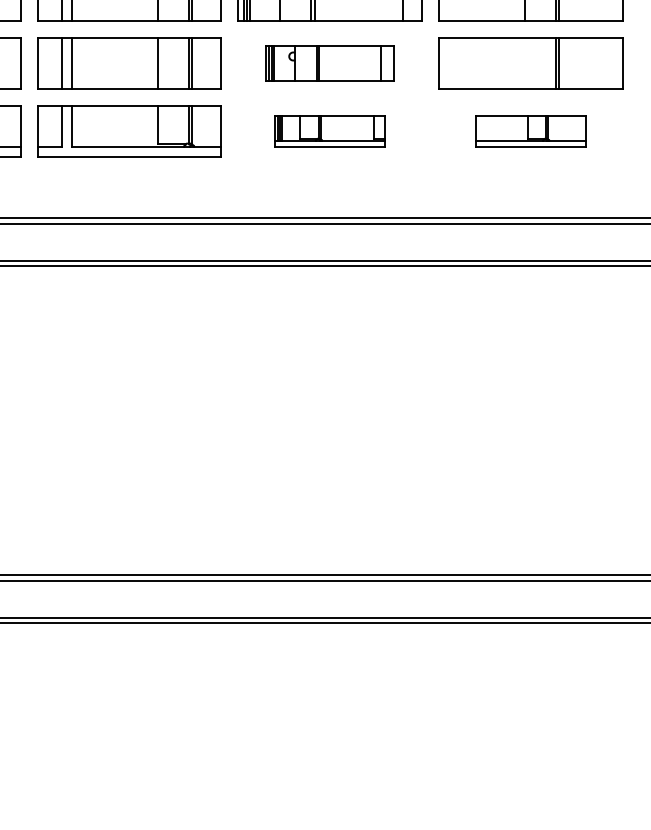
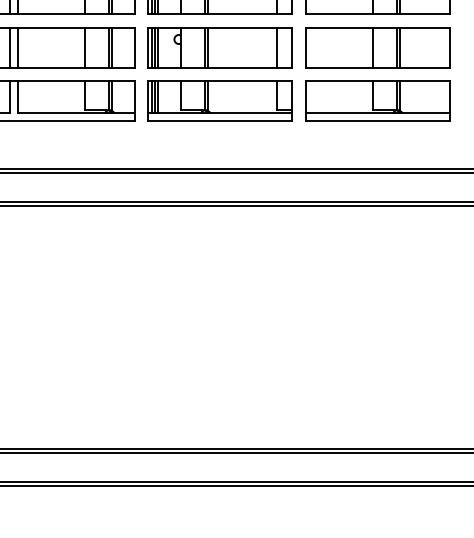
part: (329, 63) -> (219, 47), size x1.43
line: (525, 63) -> (373, 47), added
part: (329, 131) -> (219, 100), size x1.67
part: (530, 131) -> (377, 100), size x1.67

